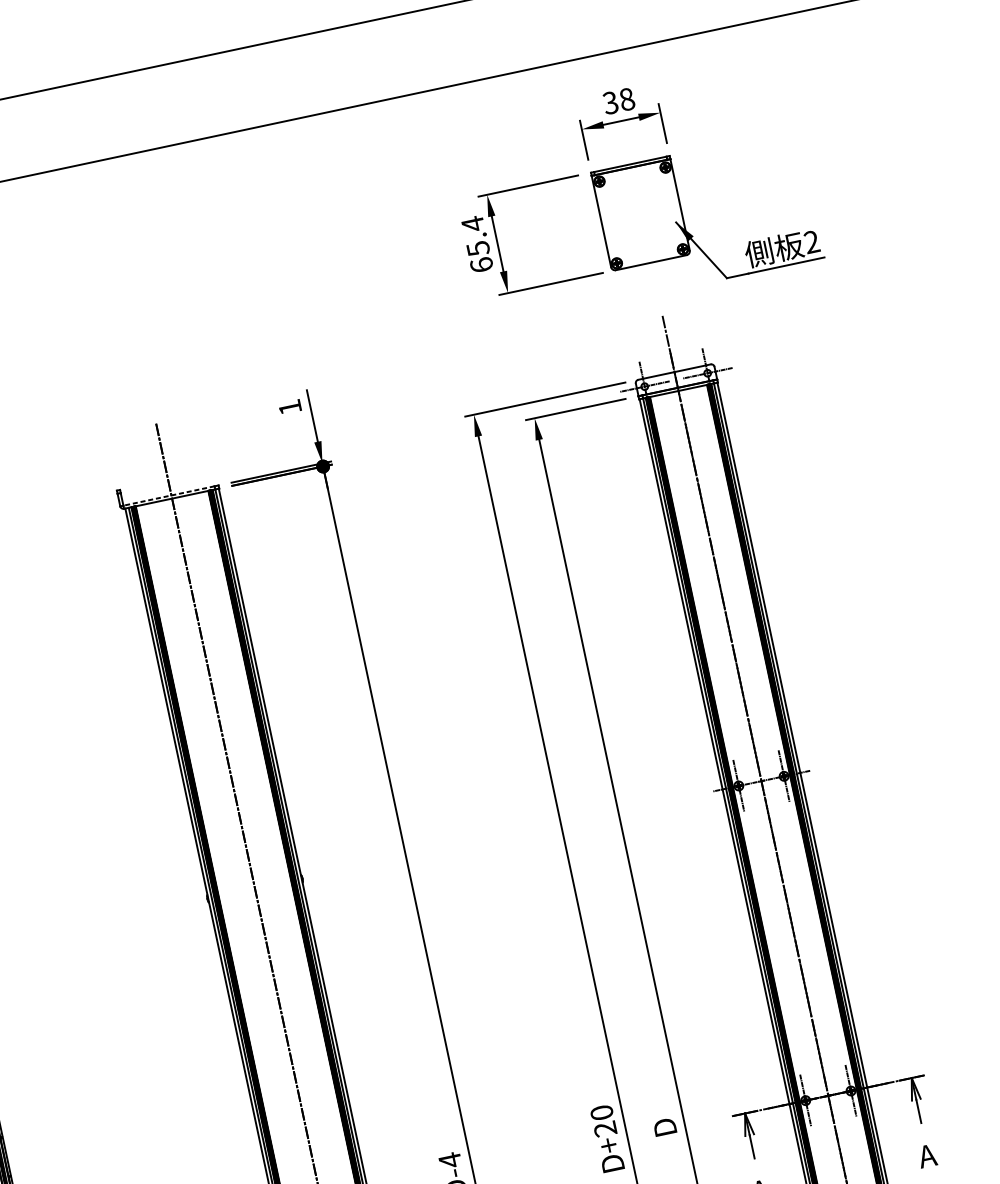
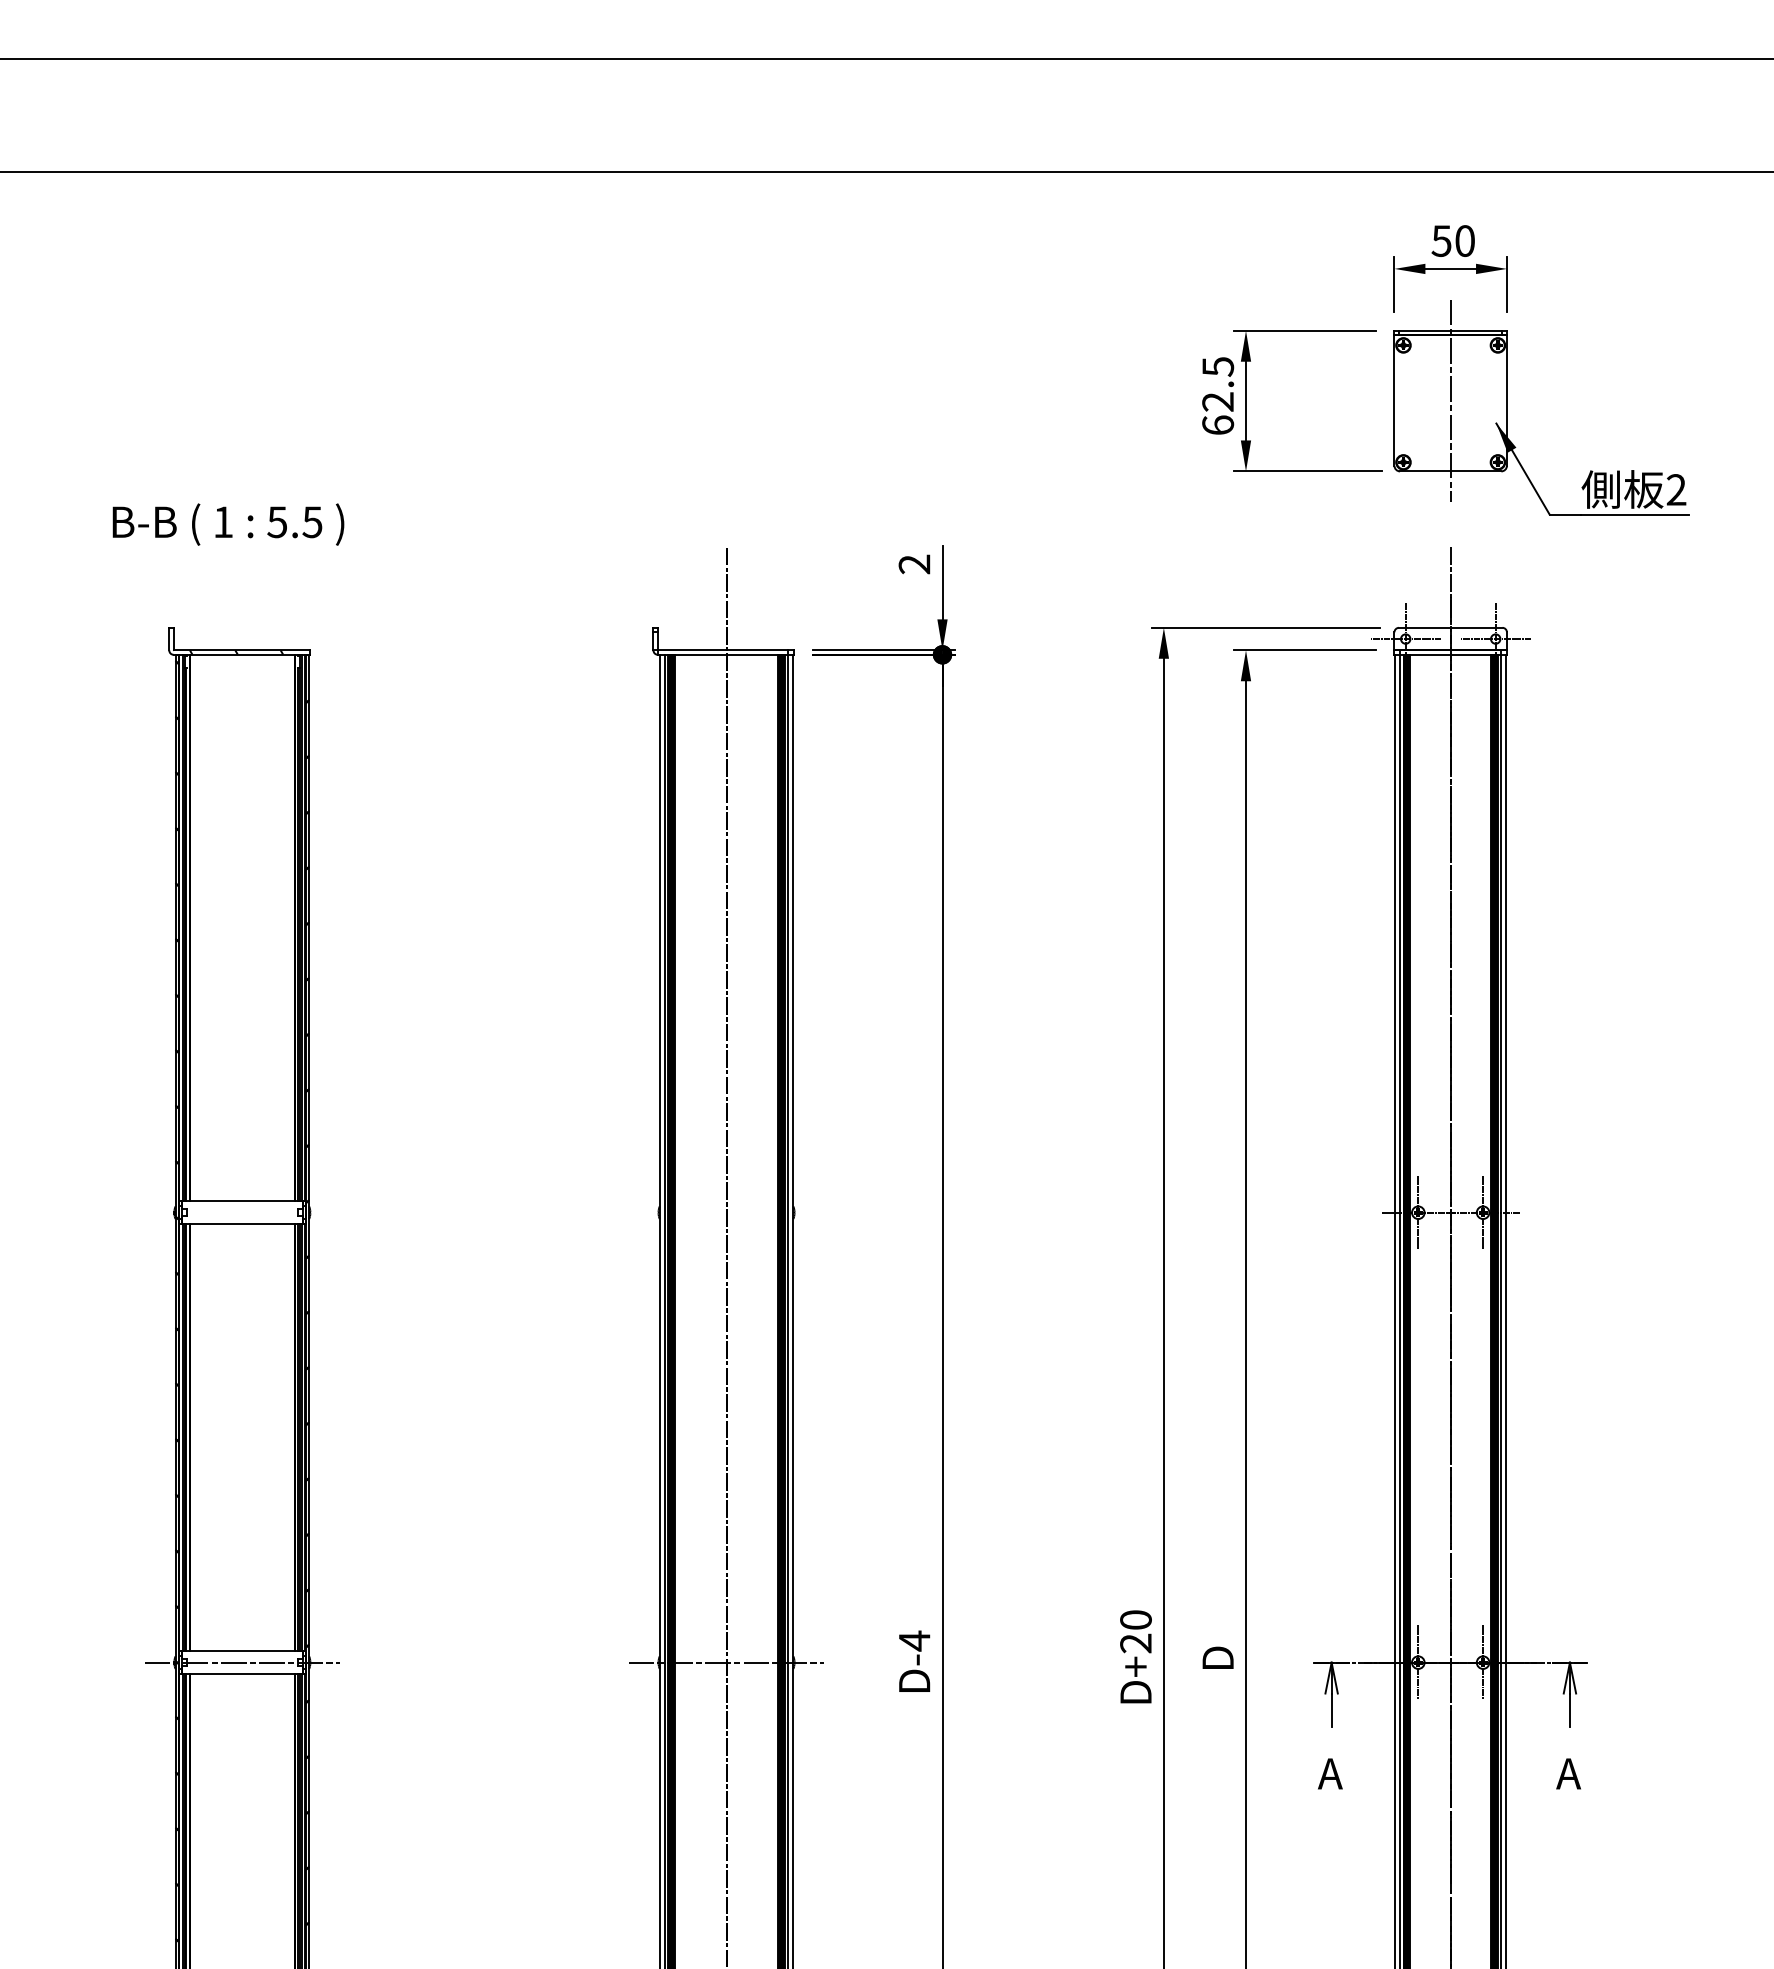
text: (618, 100) -> (1452, 240), 38 -> 50
line: (640, 213) -> (1450, 400), added
text: (475, 236) -> (1218, 384), 65.4 -> 62.5
text: (290, 407) -> (914, 564), 1 -> 2
line: (168, 496) -> (722, 650), dashed -> solid

